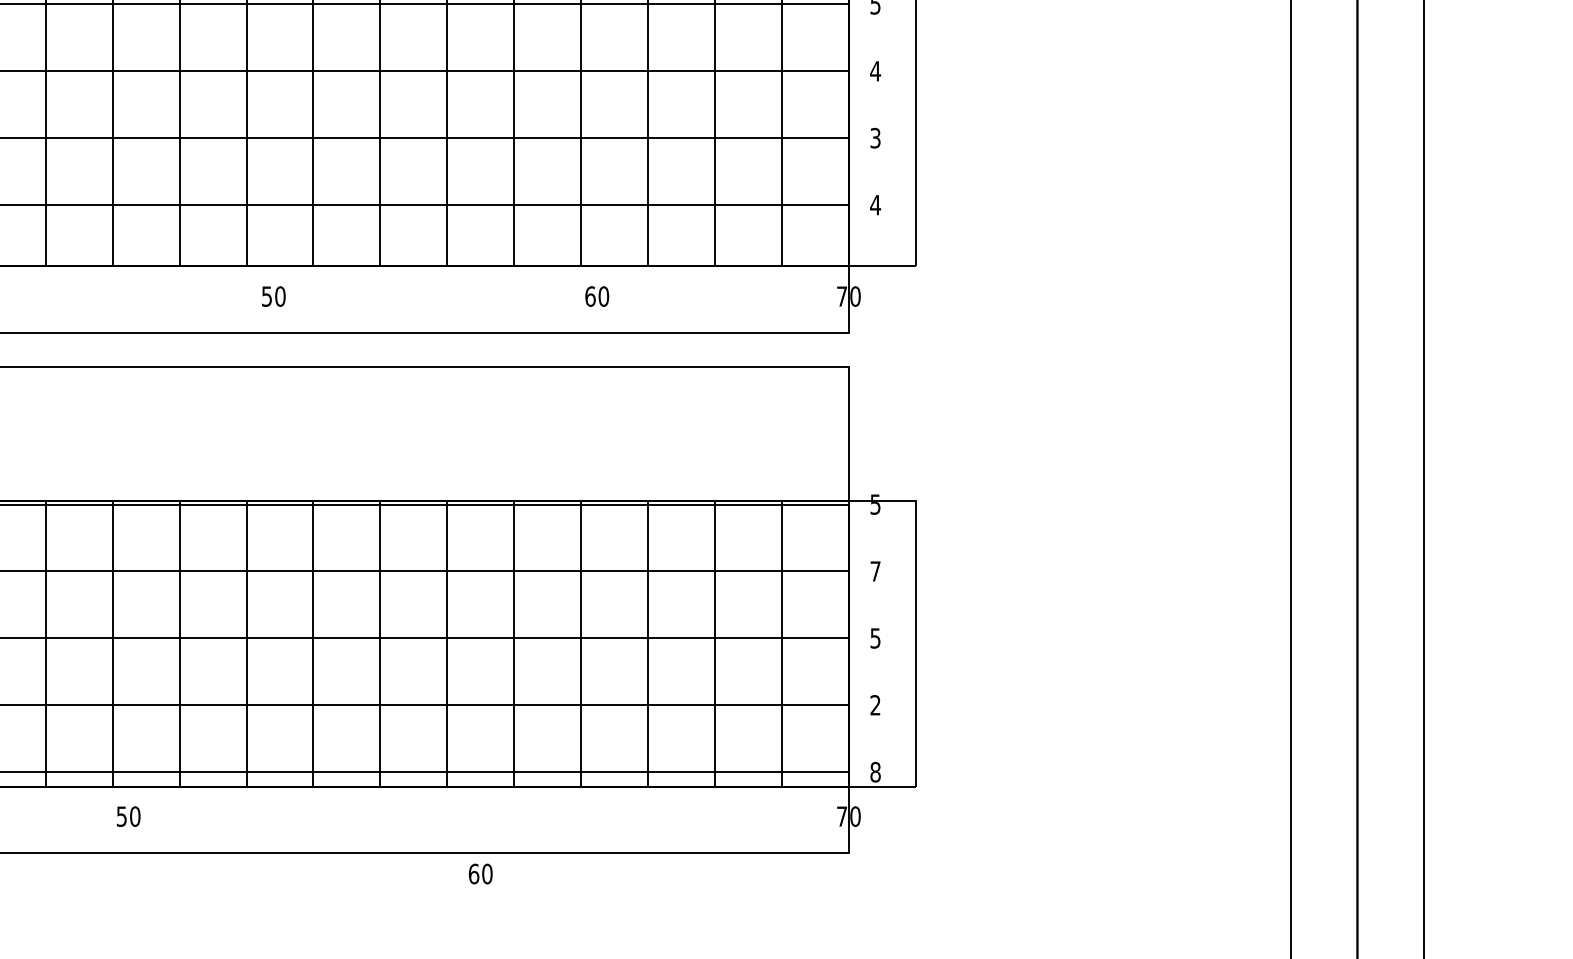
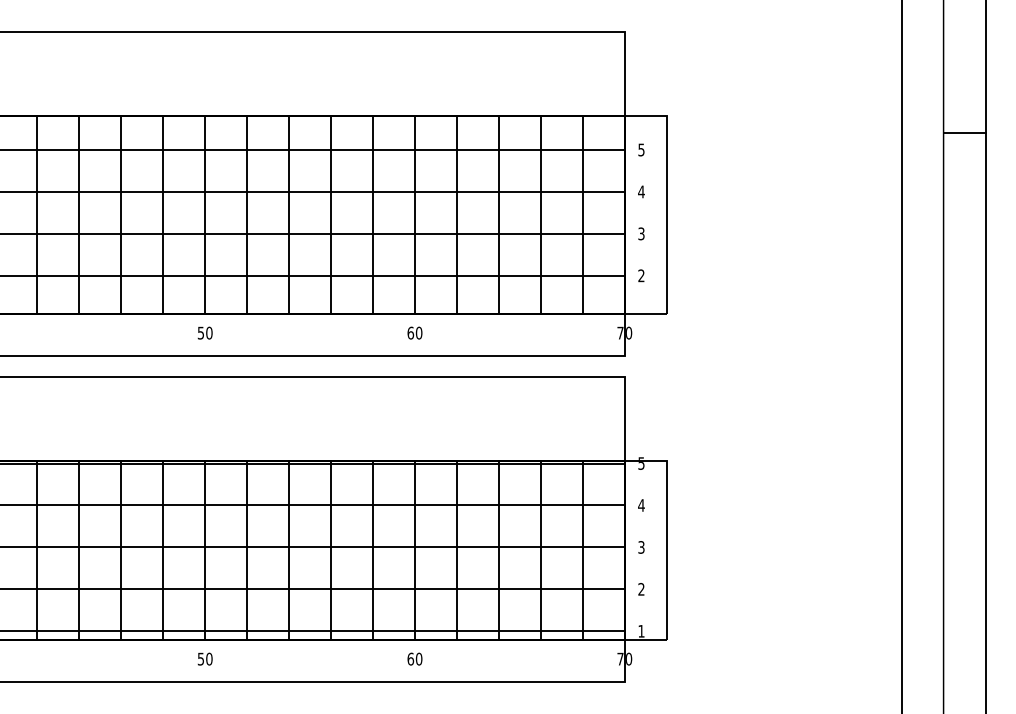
text: (875, 204) -> (641, 275), 4 -> 2
text: (272, 295) -> (204, 332), moved
text: (596, 295) -> (414, 332), moved
text: (875, 571) -> (641, 505), 7 -> 4
text: (875, 636) -> (641, 546), 5 -> 3
text: (875, 770) -> (641, 630), 8 -> 1
text: (127, 815) -> (204, 658), moved
text: (479, 872) -> (414, 658), moved

